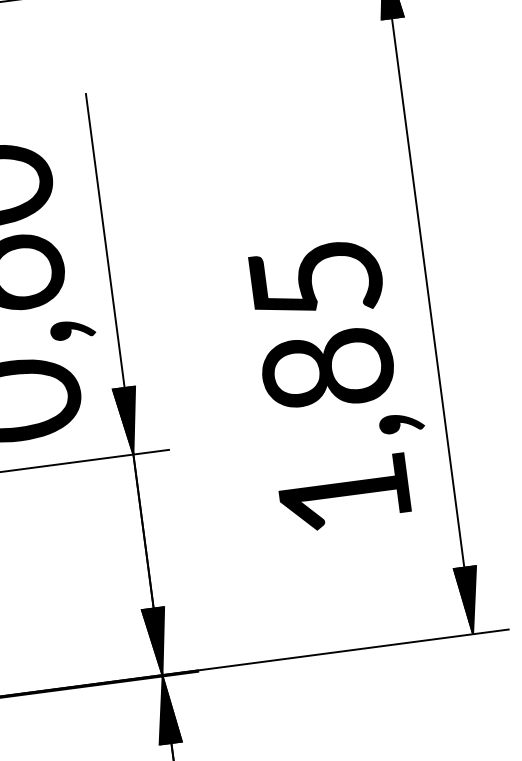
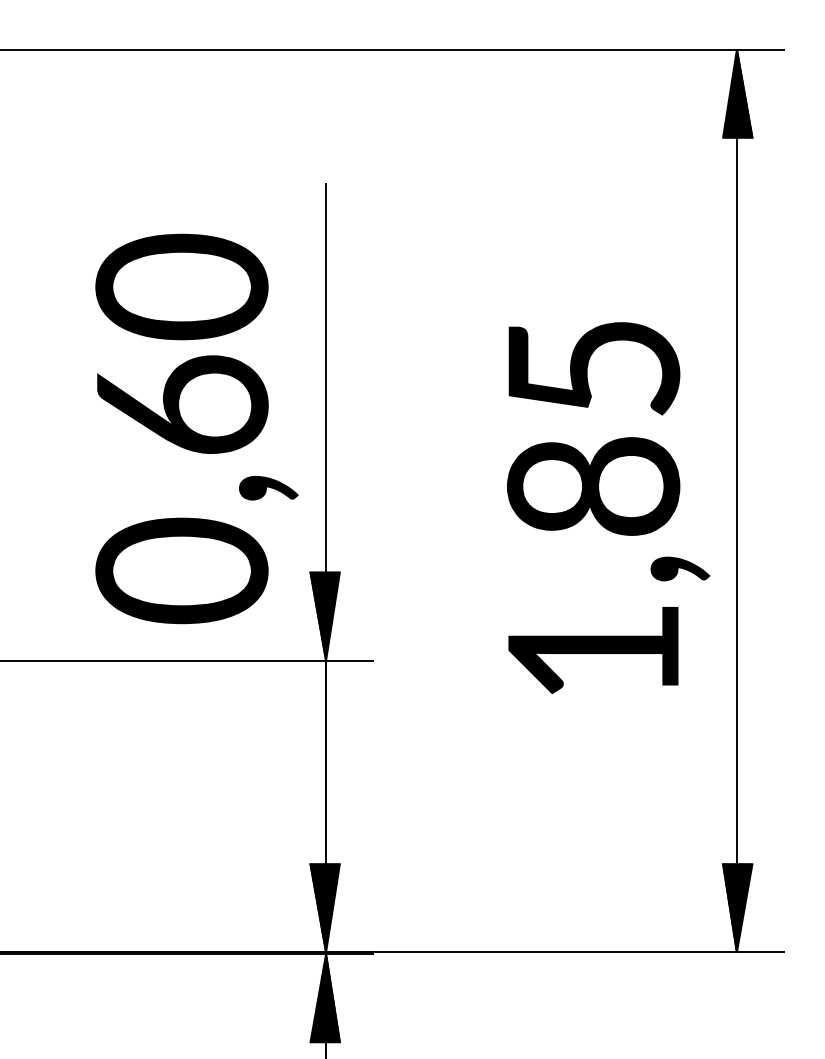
text: (341, 383) -> (608, 507), moved

